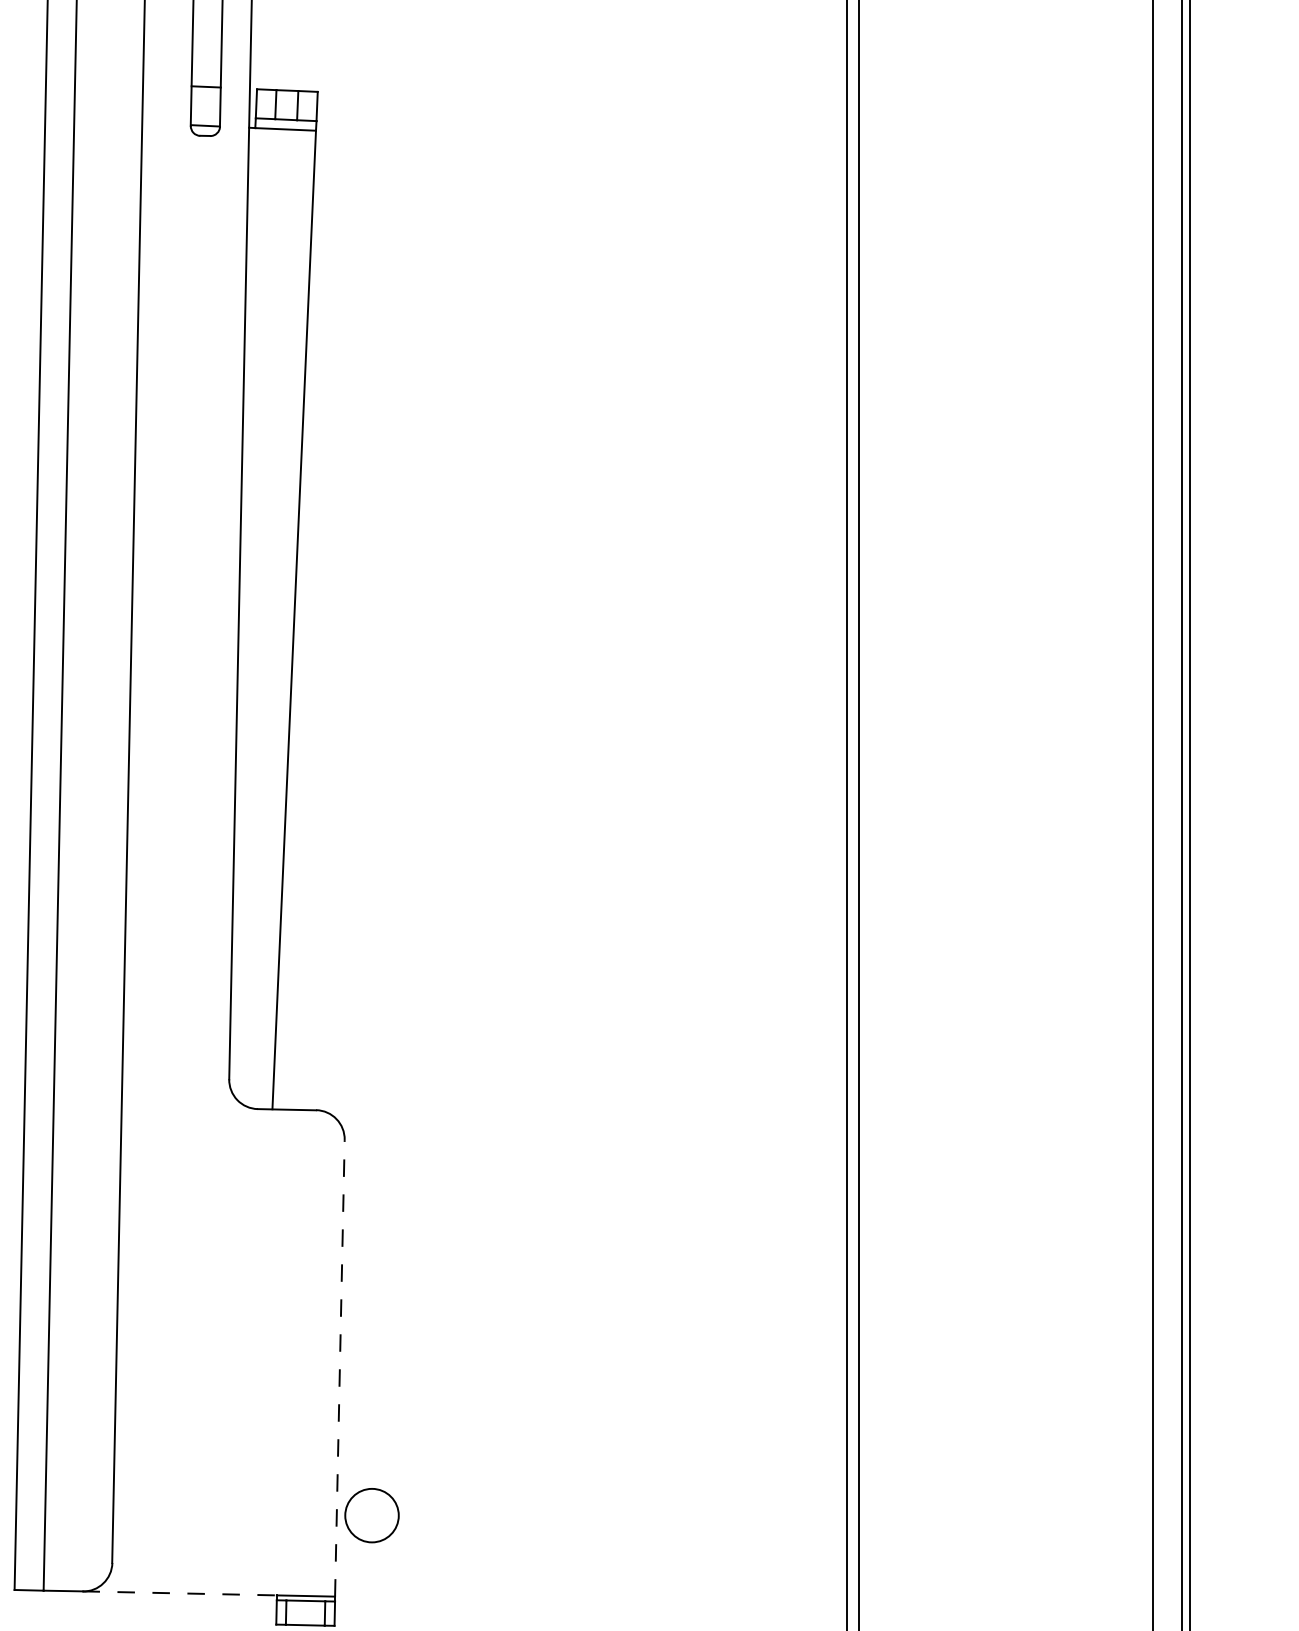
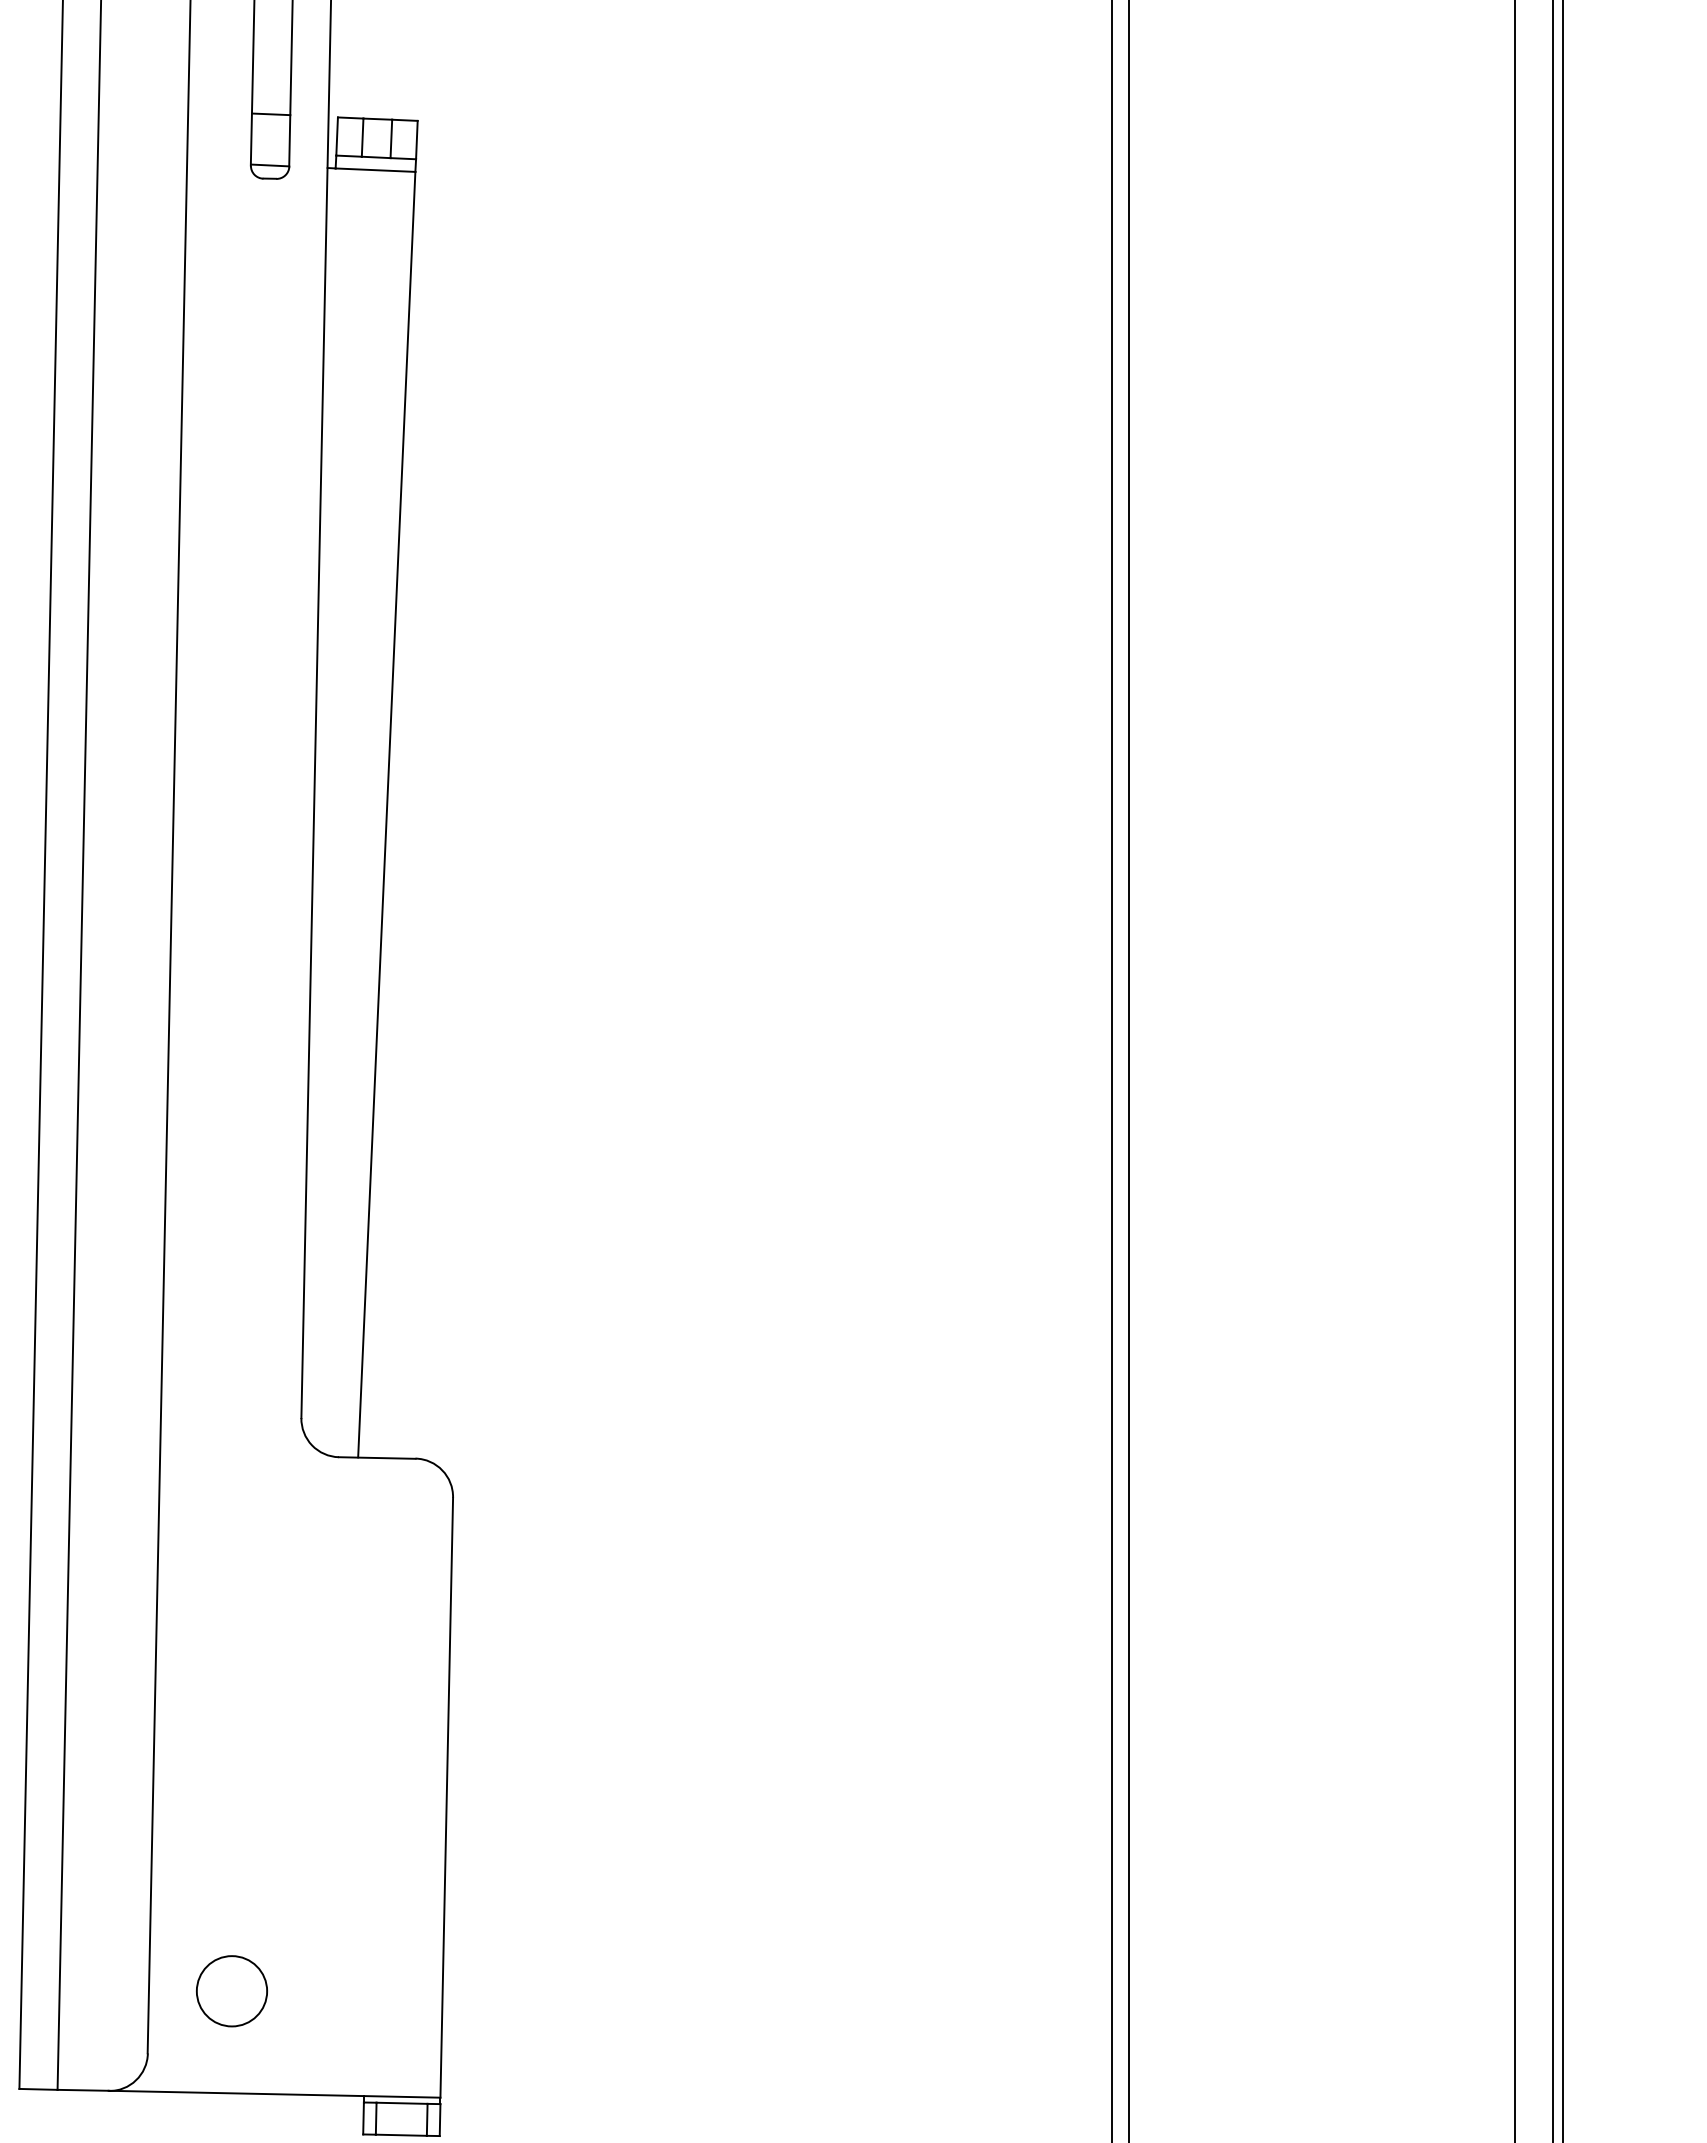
line: (339, 1368) -> (446, 1797), dashed -> solid
circle: (371, 1515) -> (231, 1991), moved
line: (179, 1593) -> (236, 2093), dashed -> solid

